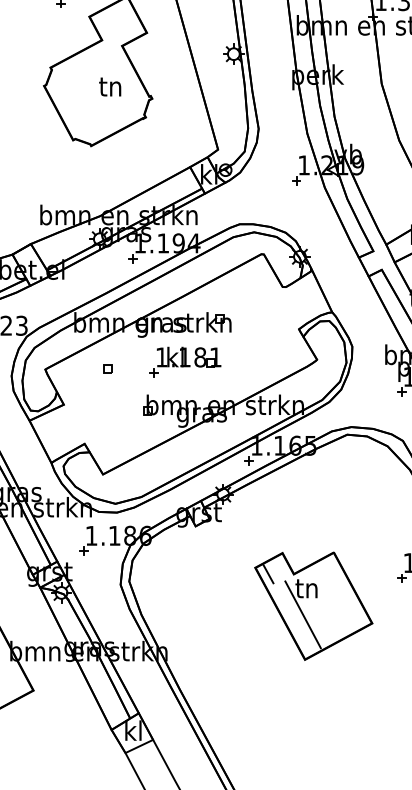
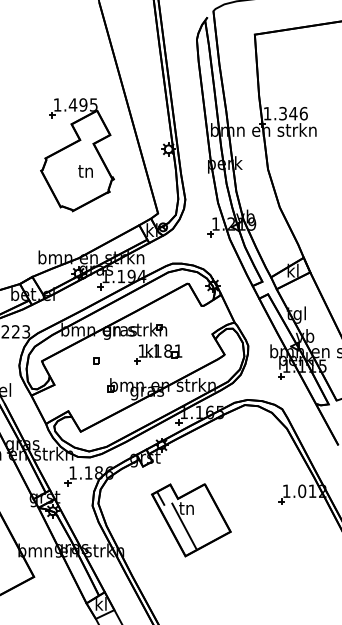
part: (185, 362) -> (158, 354), moved
part: (108, 368) -> (96, 360), moved
part: (313, 606) -> (191, 520), moved

